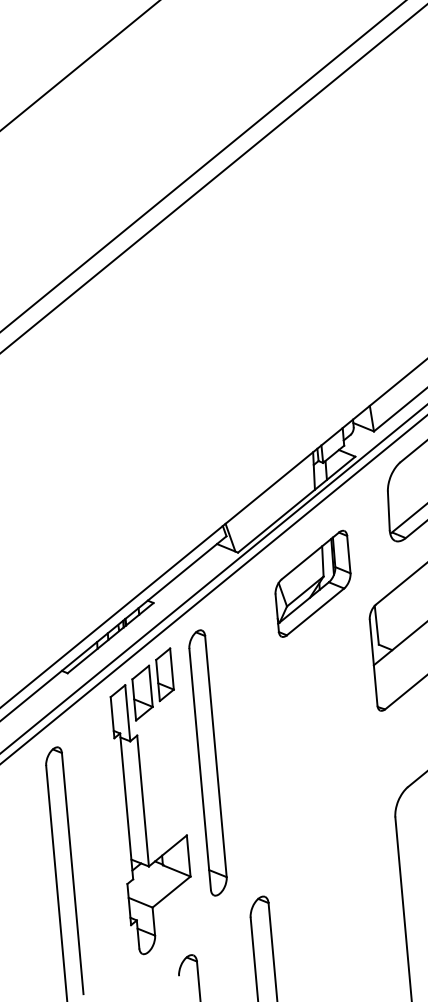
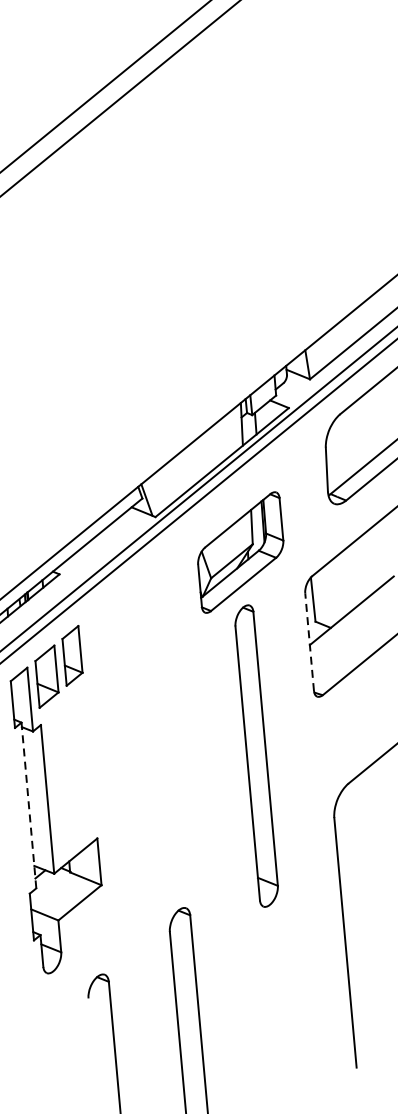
line: (373, 662) -> (309, 641), solid -> dashed
part: (207, 762) -> (256, 755), moved
line: (126, 805) -> (28, 804), solid -> dashed

